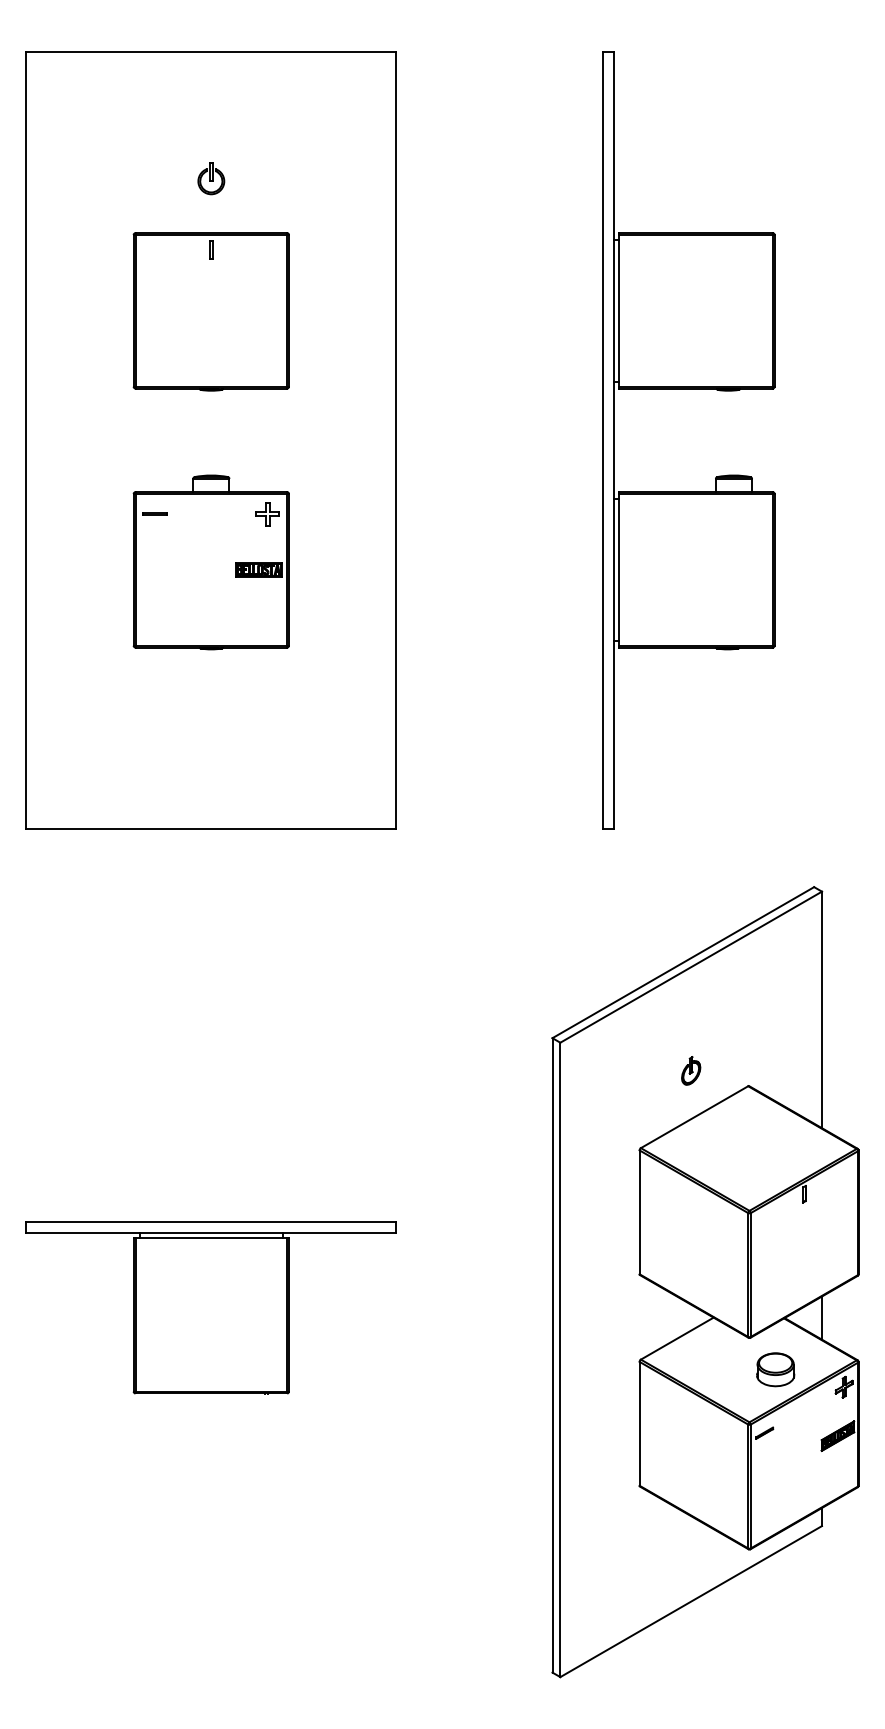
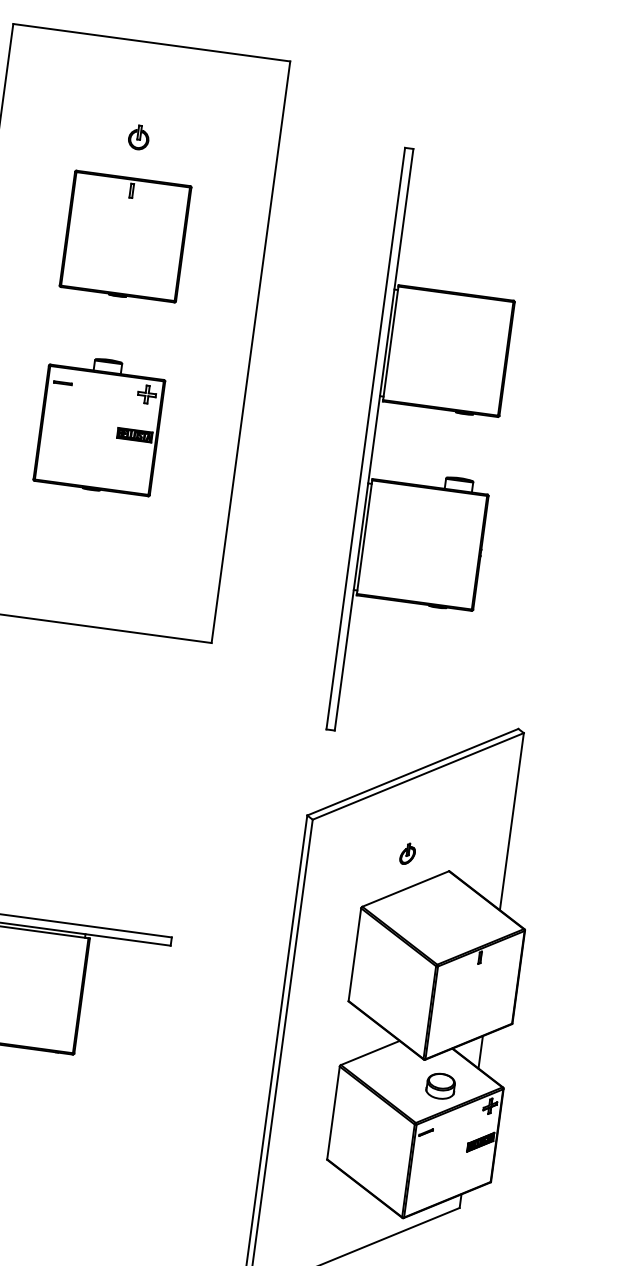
part: (716, 476) -> (446, 477), moved

